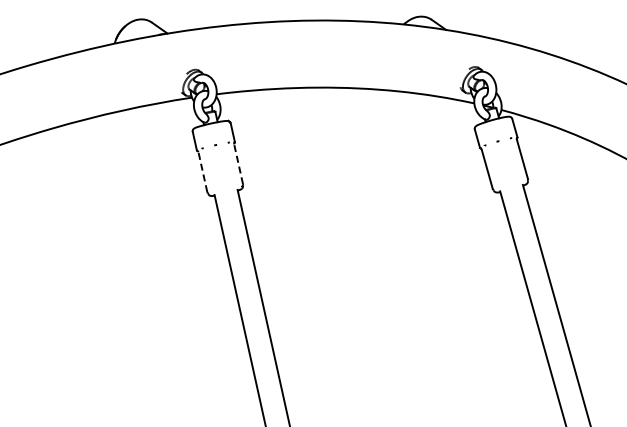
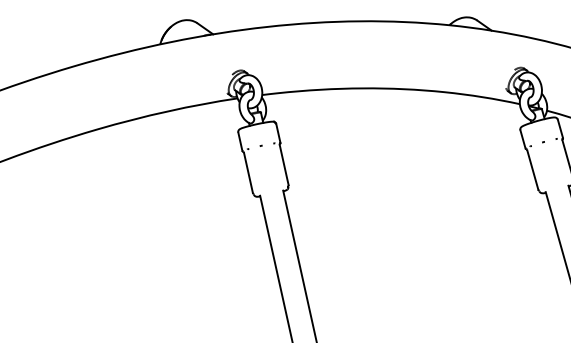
line: (238, 163) -> (284, 164), dashed -> solid
line: (202, 171) -> (248, 172), dashed -> solid

